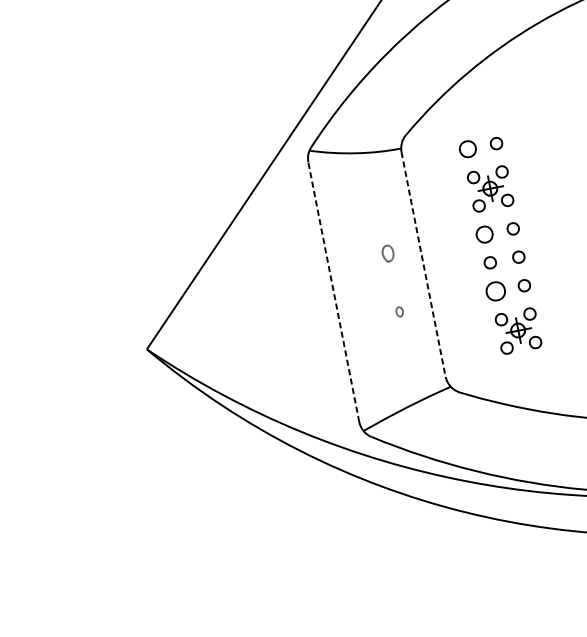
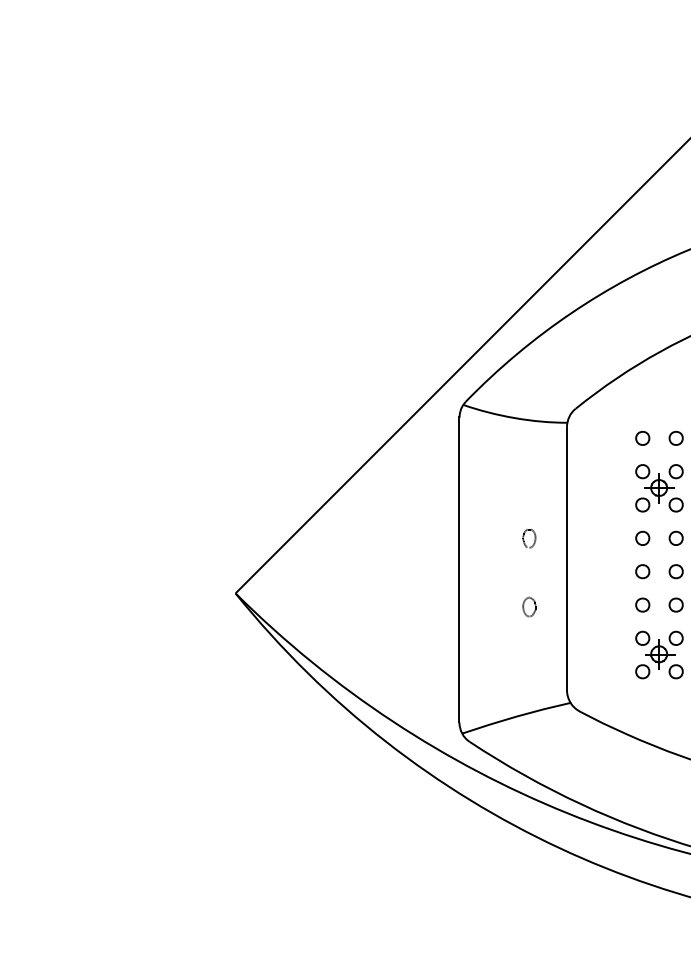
part: (467, 149) -> (642, 438), size x0.71
part: (484, 233) -> (642, 537), size x0.71
line: (423, 264) -> (566, 558), dashed -> solid
part: (495, 290) -> (642, 604), size x0.62
line: (333, 291) -> (459, 569), dashed -> solid
part: (399, 311) -> (529, 606), size x1.67

